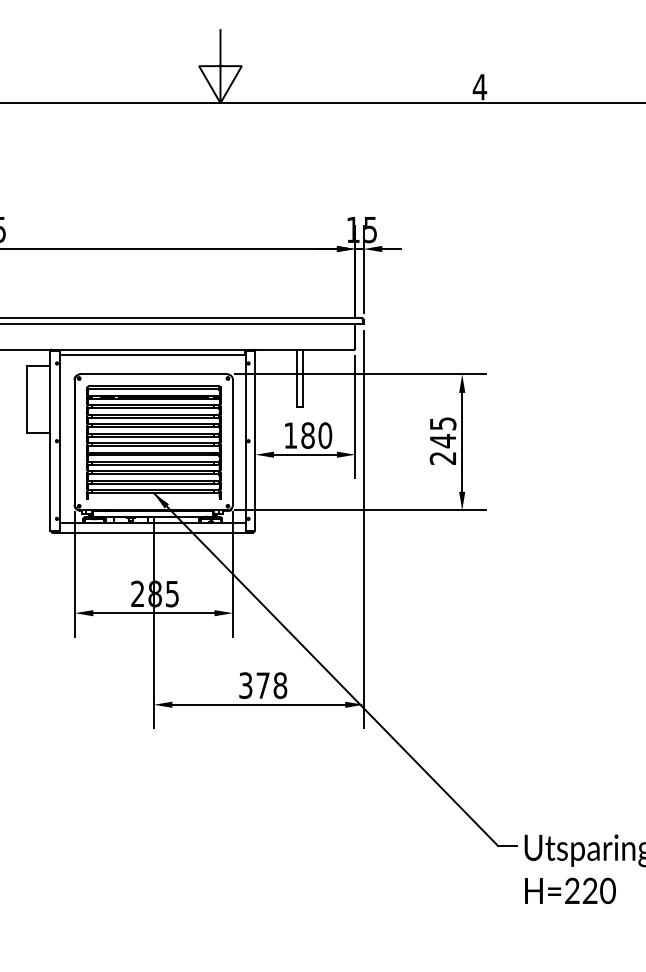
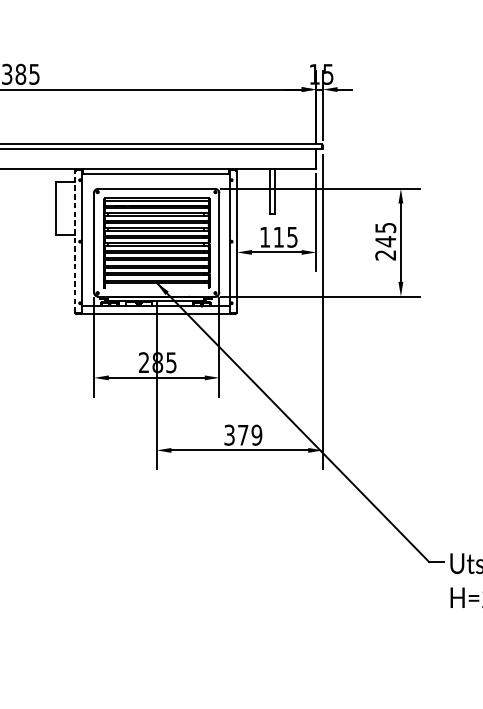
text: (316, 435) -> (285, 237), 180 -> 115
line: (50, 441) -> (74, 241), solid -> dashed
text: (280, 685) -> (257, 435), 378 -> 379

